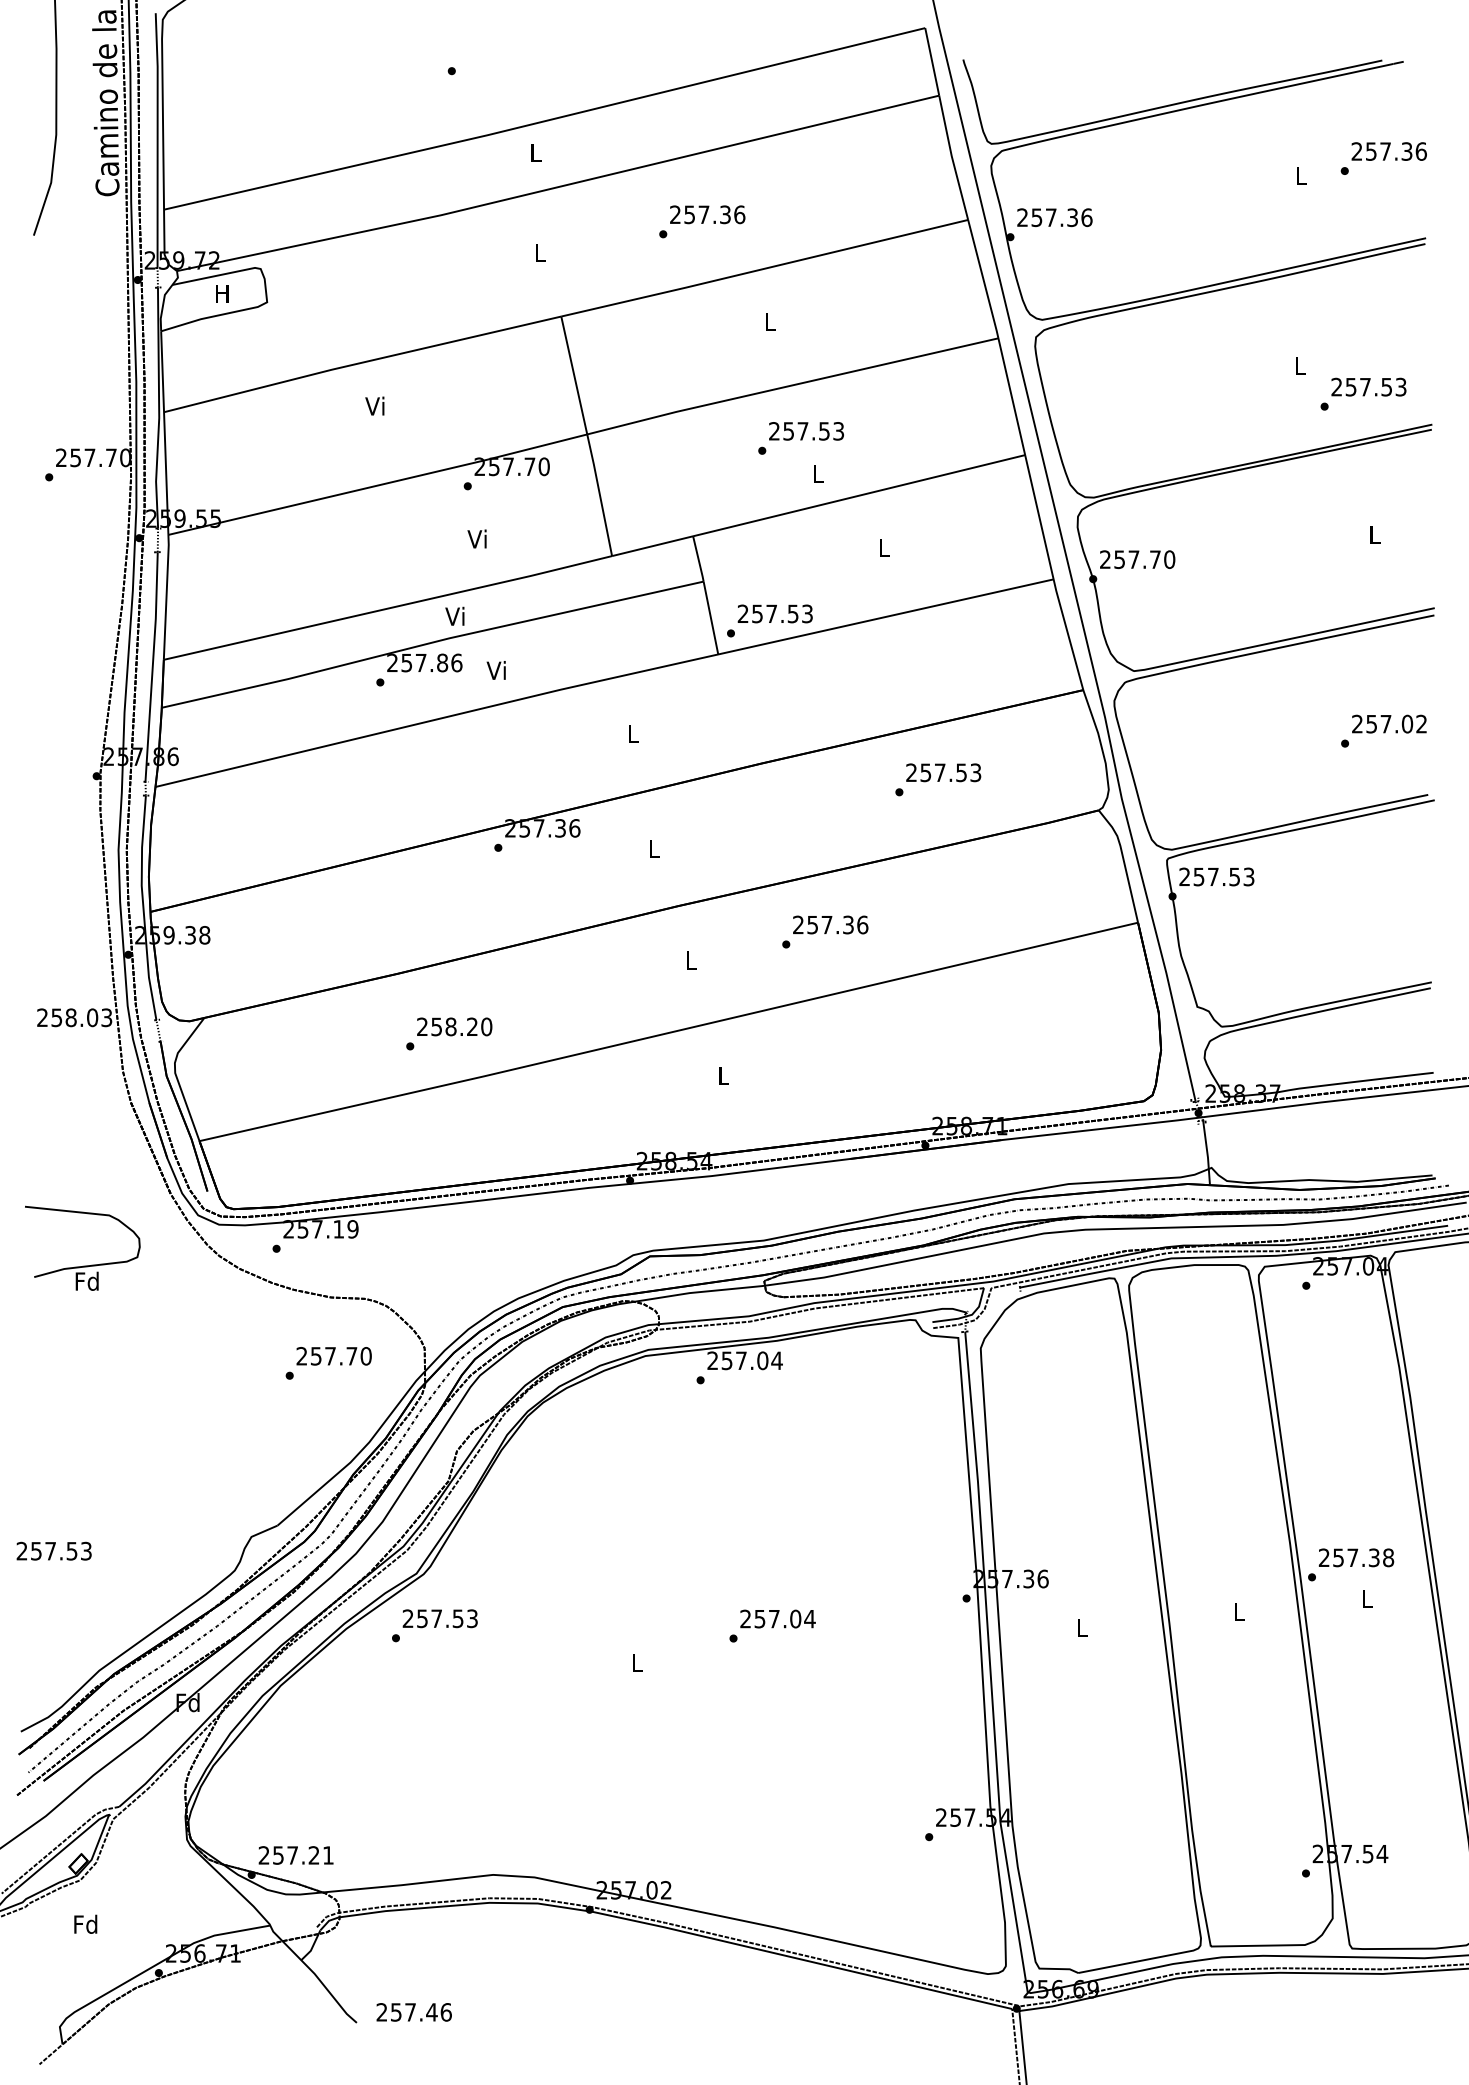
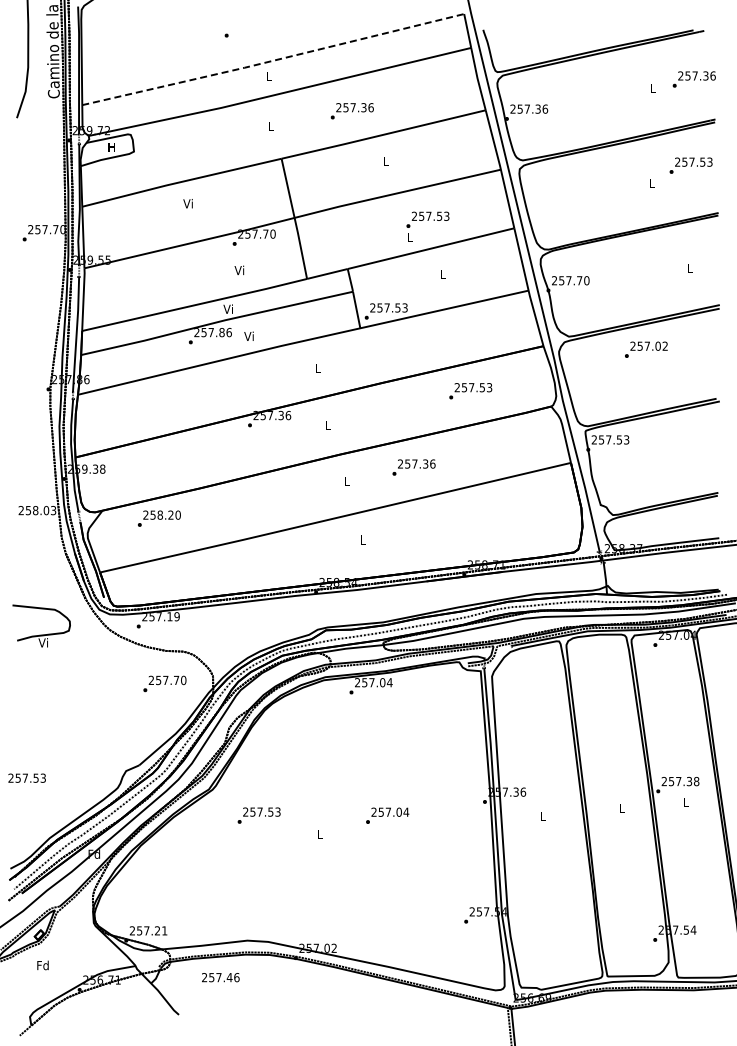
line: (545, 120) -> (273, 60), solid -> dashed
text: (1362, 393) -> (690, 165), moved
text: (800, 437) -> (427, 219), moved
text: (1384, 730) -> (646, 349), moved
text: (449, 1033) -> (159, 518), moved
text: (86, 1280) -> (43, 642), Fd -> Vi
text: (433, 1625) -> (258, 815), moved
text: (413, 2012) -> (220, 977), moved

